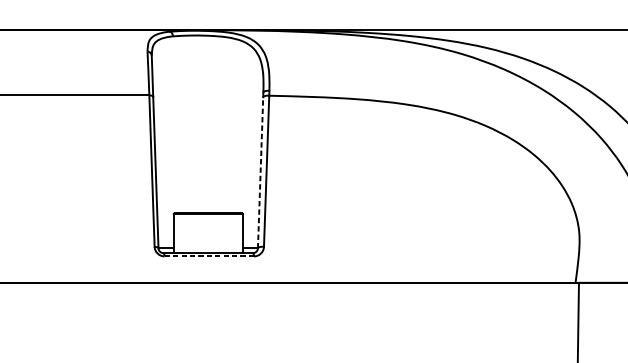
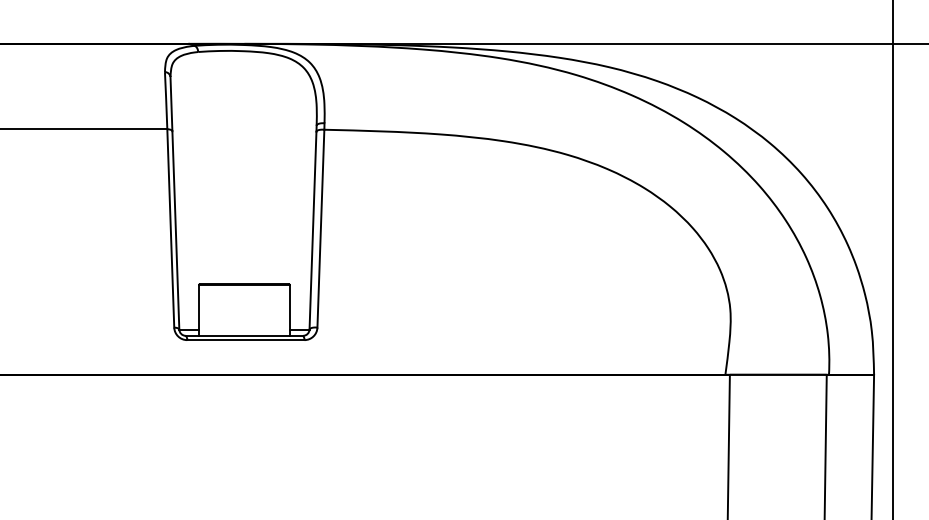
line: (260, 172) -> (313, 230), dashed -> solid
line: (209, 256) -> (245, 340), dashed -> solid

